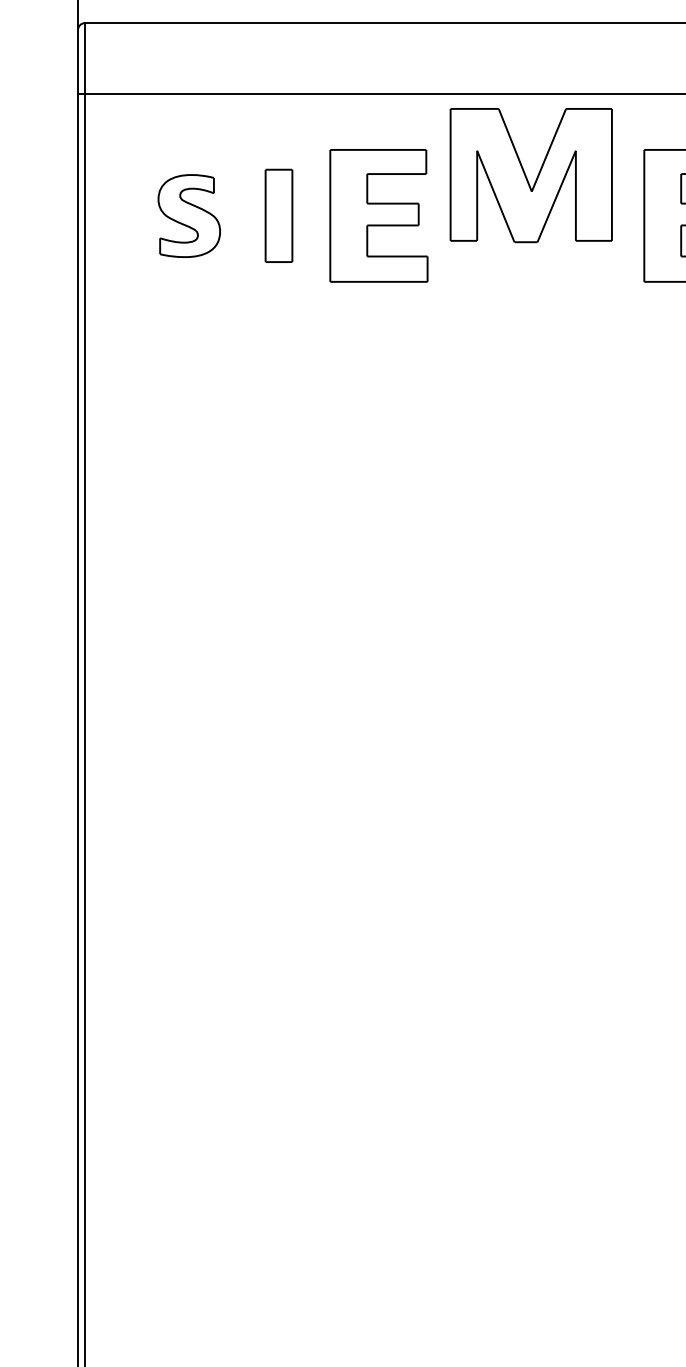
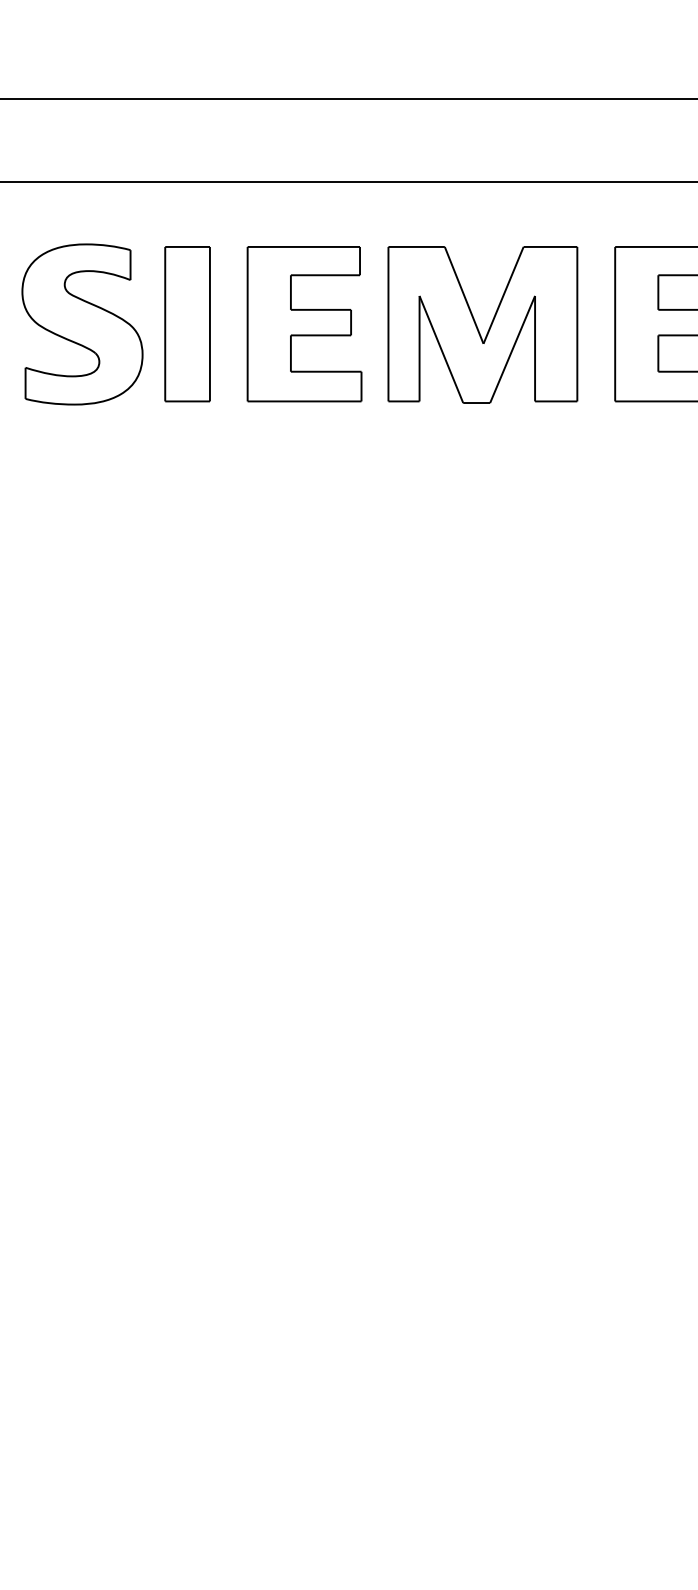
part: (530, 175) -> (481, 324), moved
part: (189, 215) -> (82, 323), size x1.67
part: (278, 215) -> (187, 323), size x1.43

